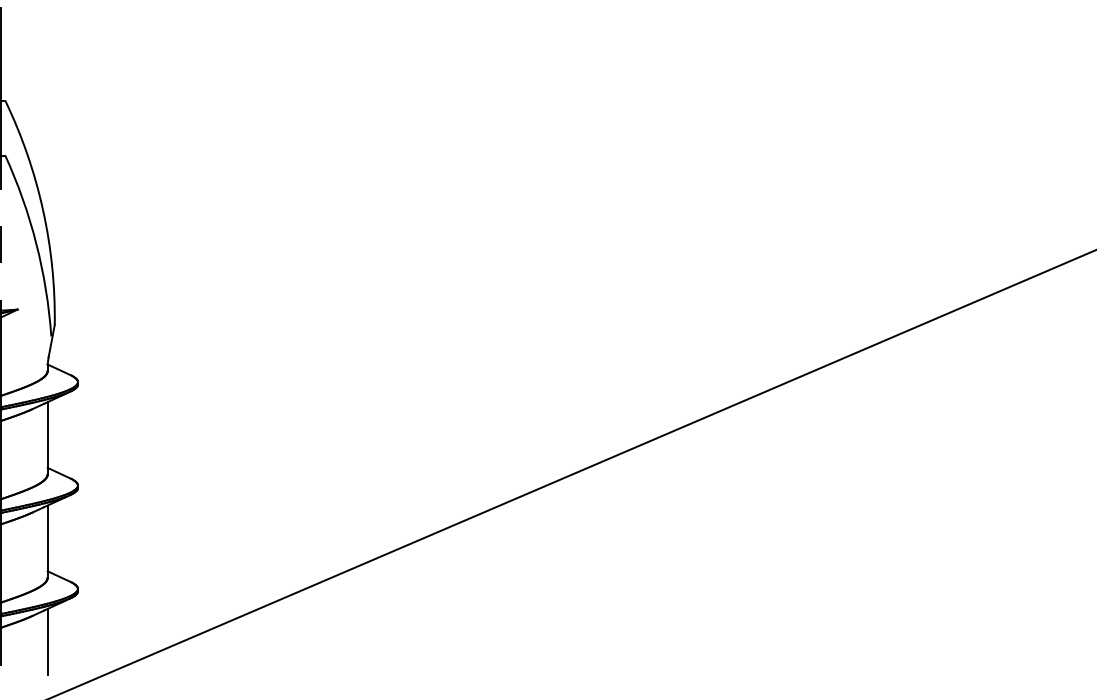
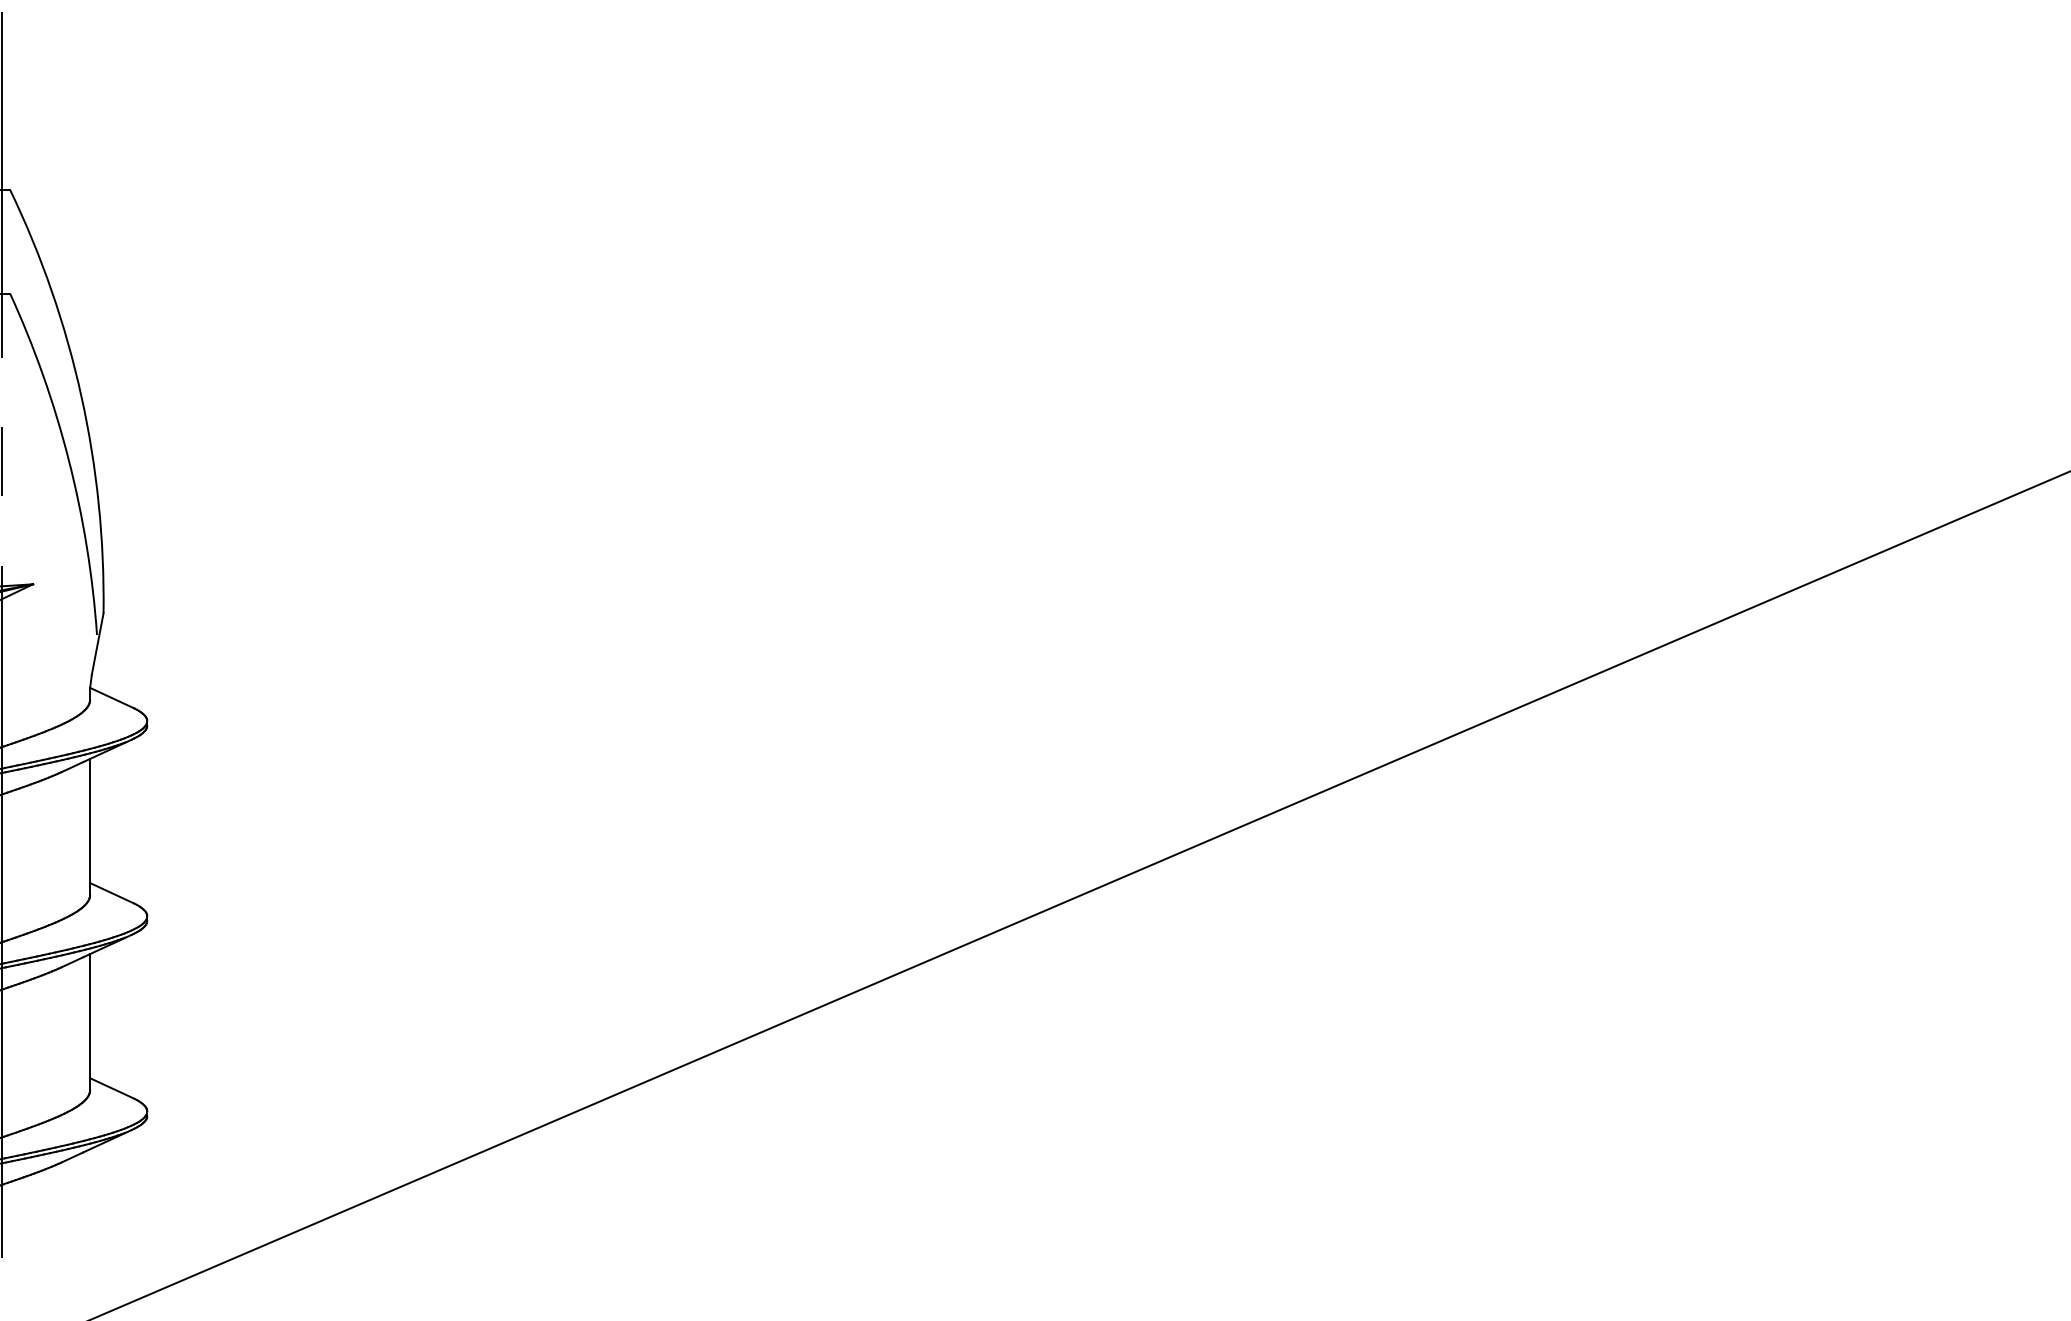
line: (47, 641) -> (89, 1210), removed

